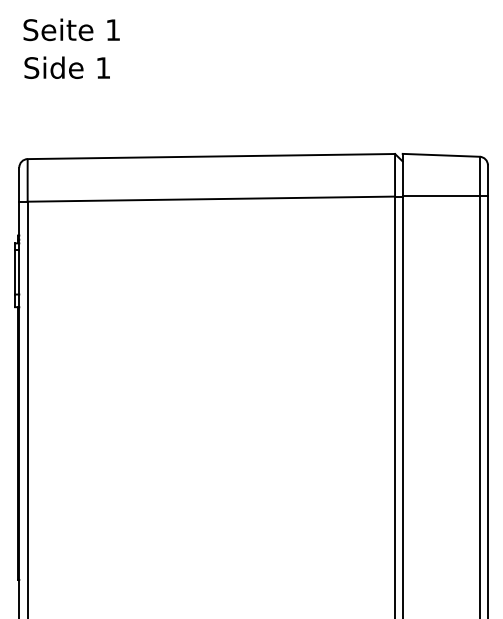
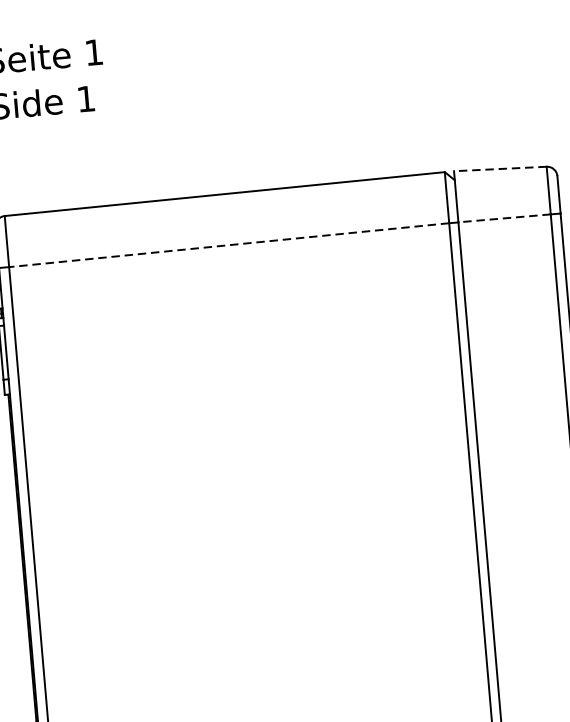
line: (441, 155) -> (500, 169), solid -> dashed
line: (441, 196) -> (504, 218), solid -> dashed
line: (211, 199) -> (229, 245), solid -> dashed

